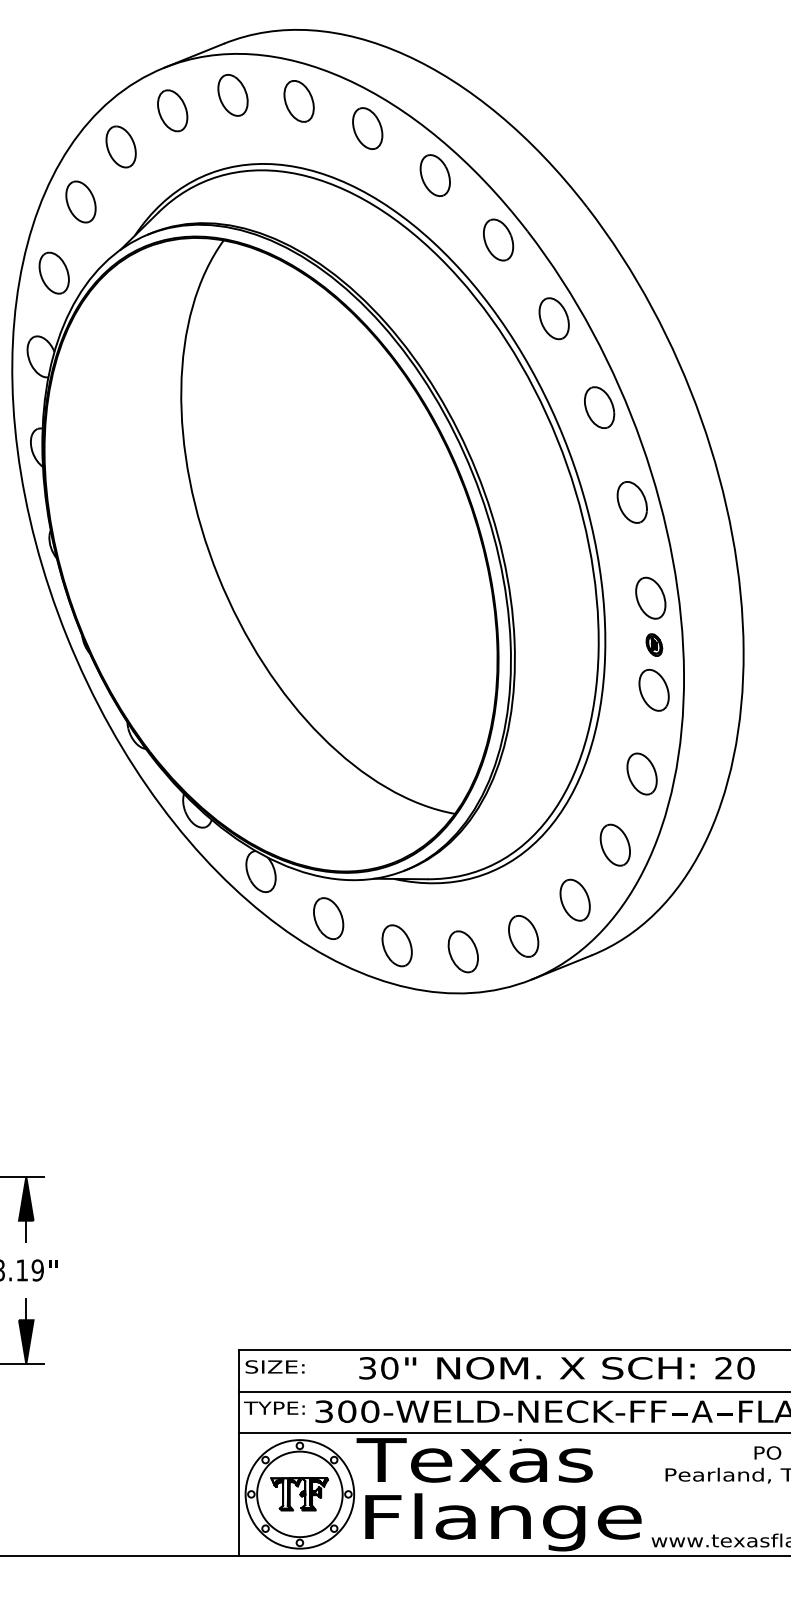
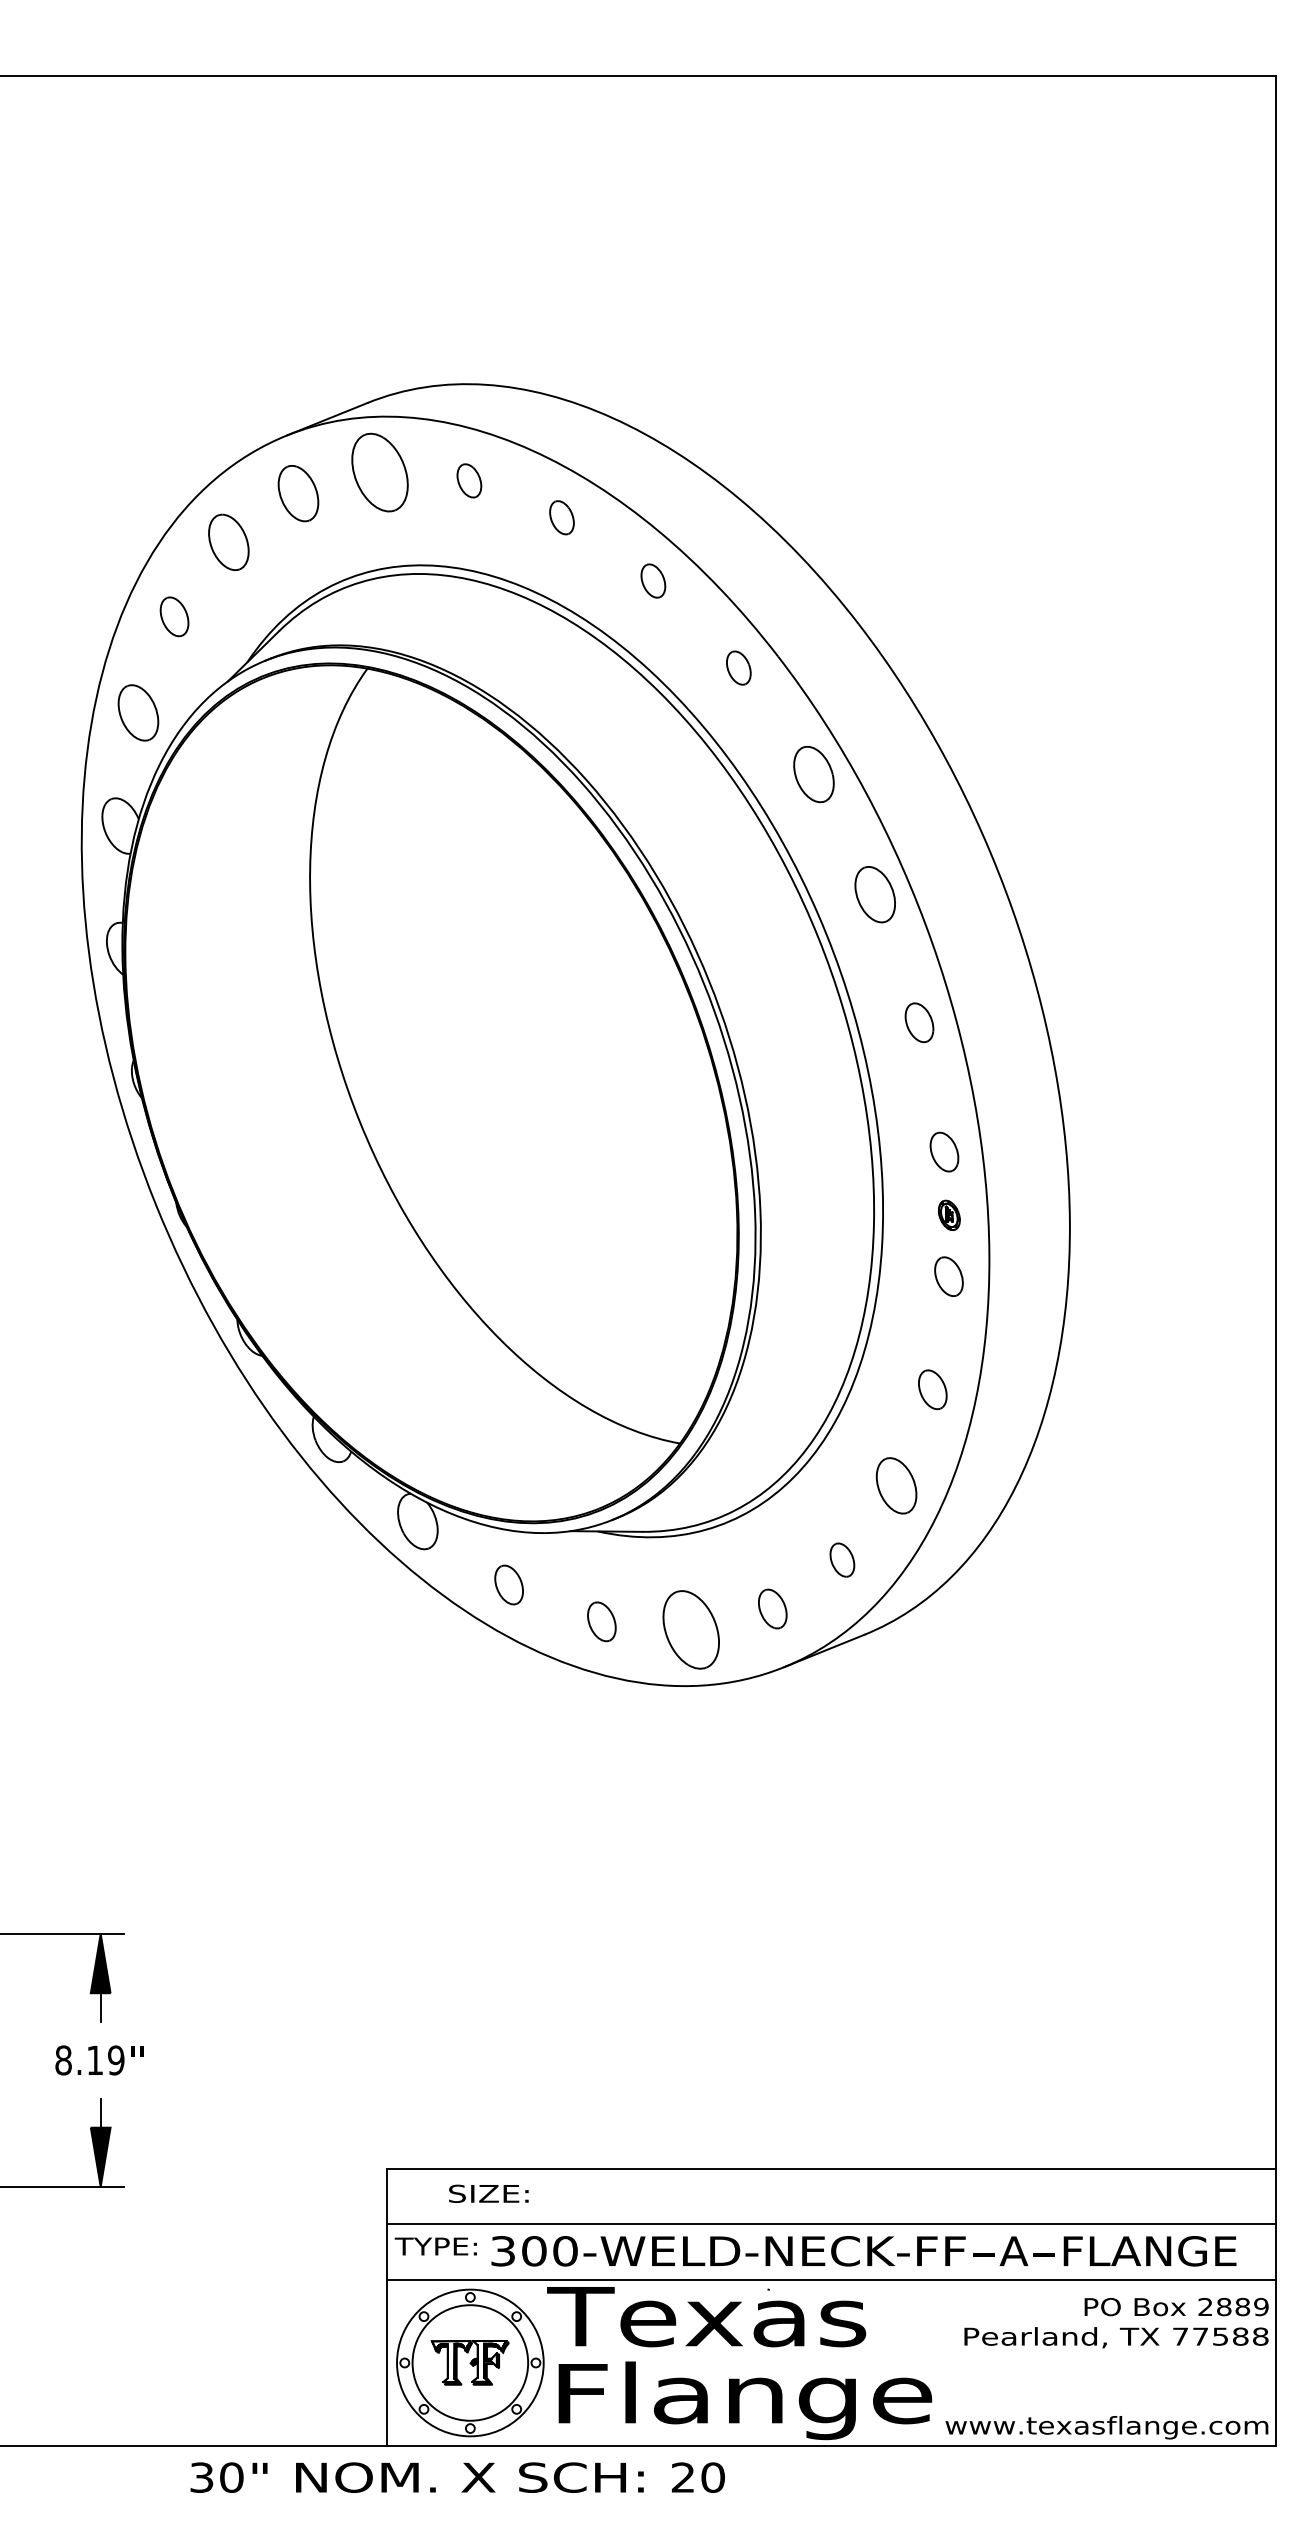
part: (232, 95) -> (379, 472), size x1.4
part: (299, 101) -> (469, 480), size x0.6
part: (367, 128) -> (561, 517), size x0.6
part: (435, 175) -> (653, 580), size x0.6
part: (80, 201) -> (174, 616), size x0.7
part: (498, 239) -> (738, 667), size x0.6
part: (632, 502) -> (919, 1022), size x0.7
part: (650, 597) -> (944, 1151), size x0.7
part: (653, 690) -> (948, 1276), size x0.7
part: (641, 773) -> (932, 1389), size x0.7
part: (575, 899) -> (842, 1559), size x0.6
part: (328, 918) -> (508, 1584), size x0.7
part: (523, 935) -> (772, 1608), size x0.7
part: (396, 945) -> (601, 1621), size x0.7
part: (462, 951) -> (690, 1629), size x1.4
text: (274, 1366) -> (488, 2193), moved
text: (556, 1368) -> (457, 2477), moved

